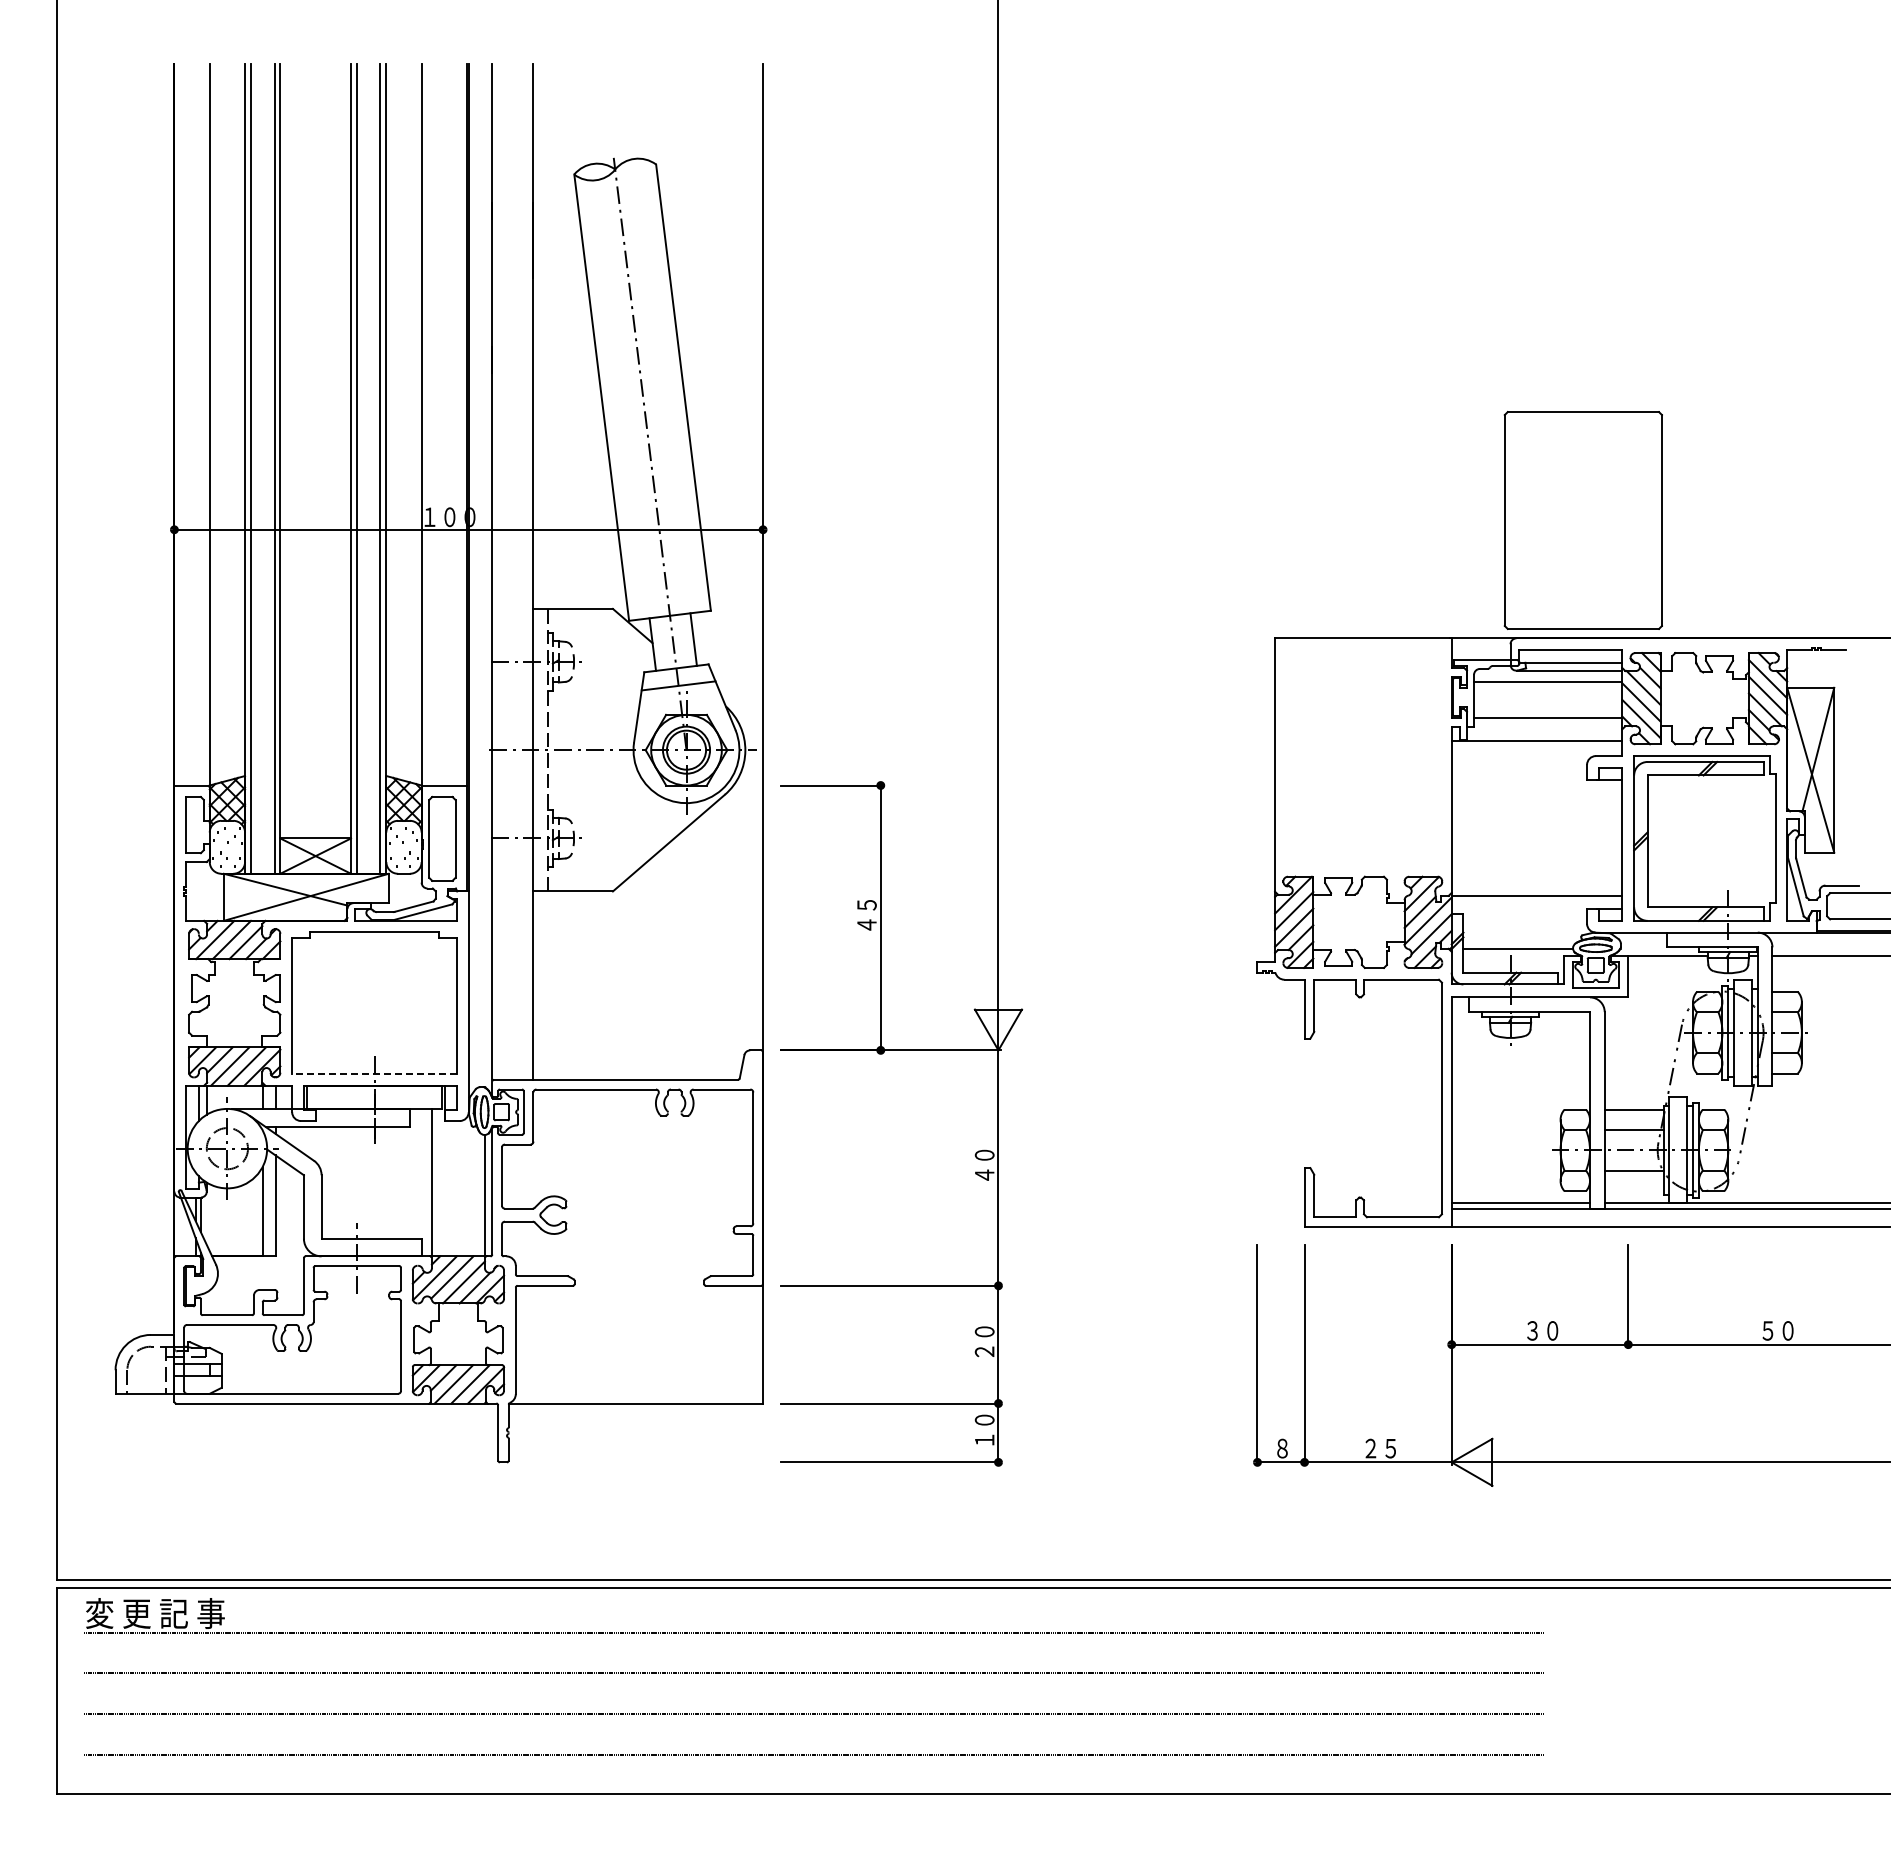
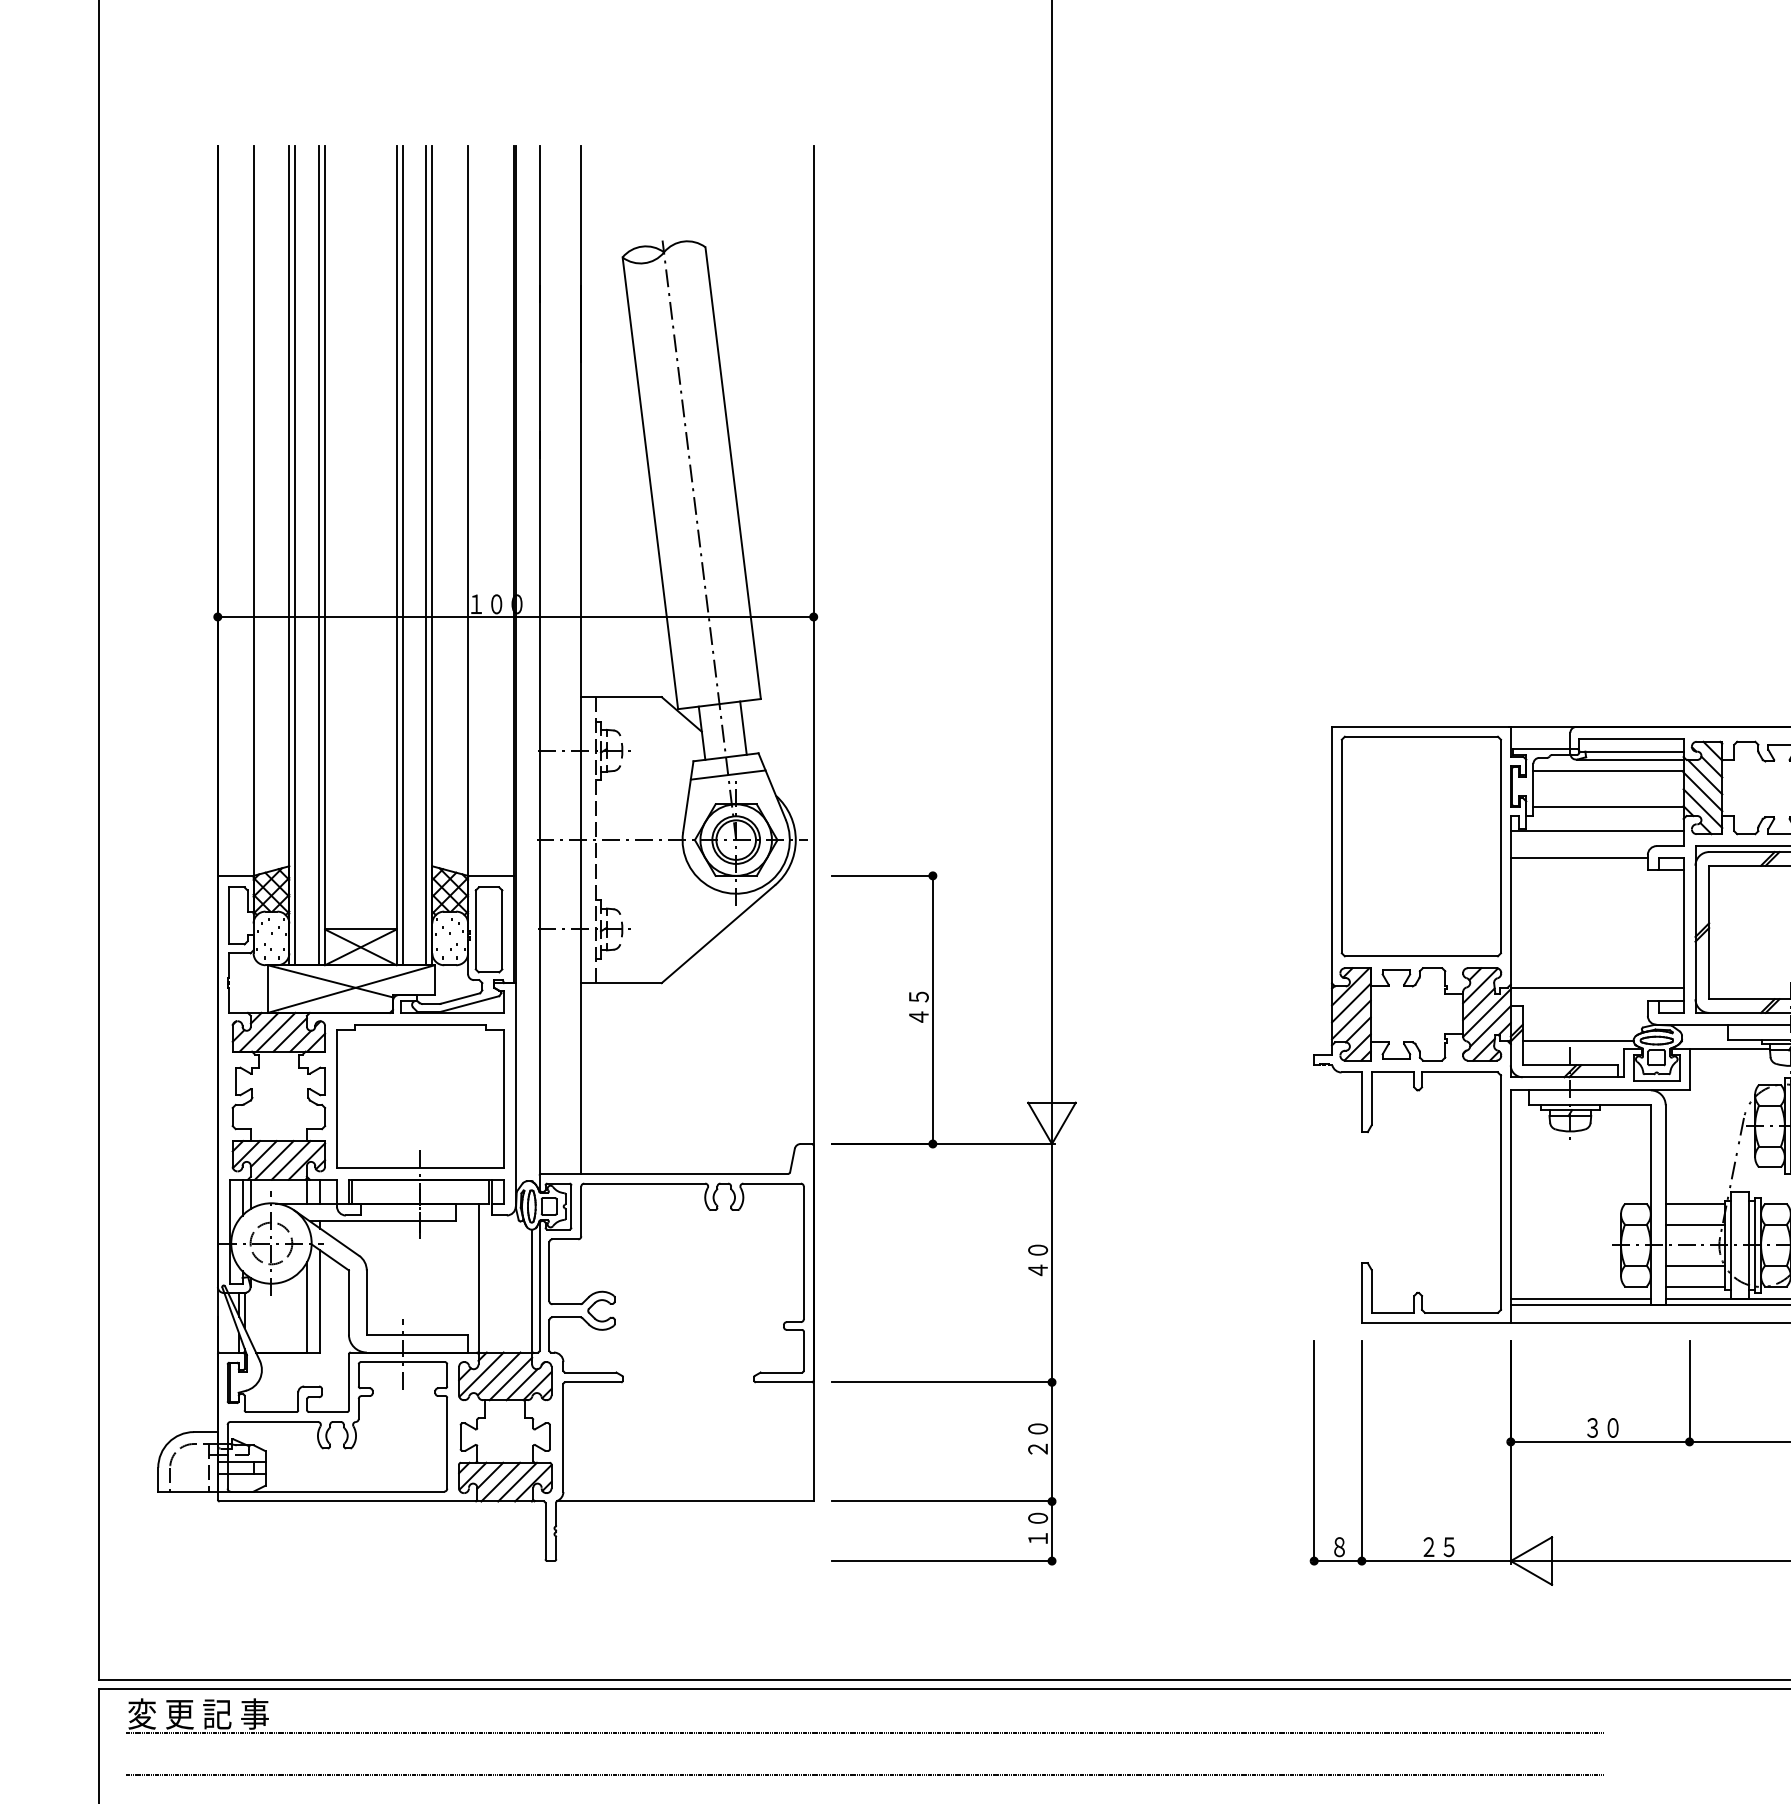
part: (1582, 520) -> (1420, 846), moved
line: (1519, 767) -> (1579, 857), added
line: (374, 1073) -> (420, 1167), dashed -> solid
line: (1633, 1191) -> (1694, 1286), added

